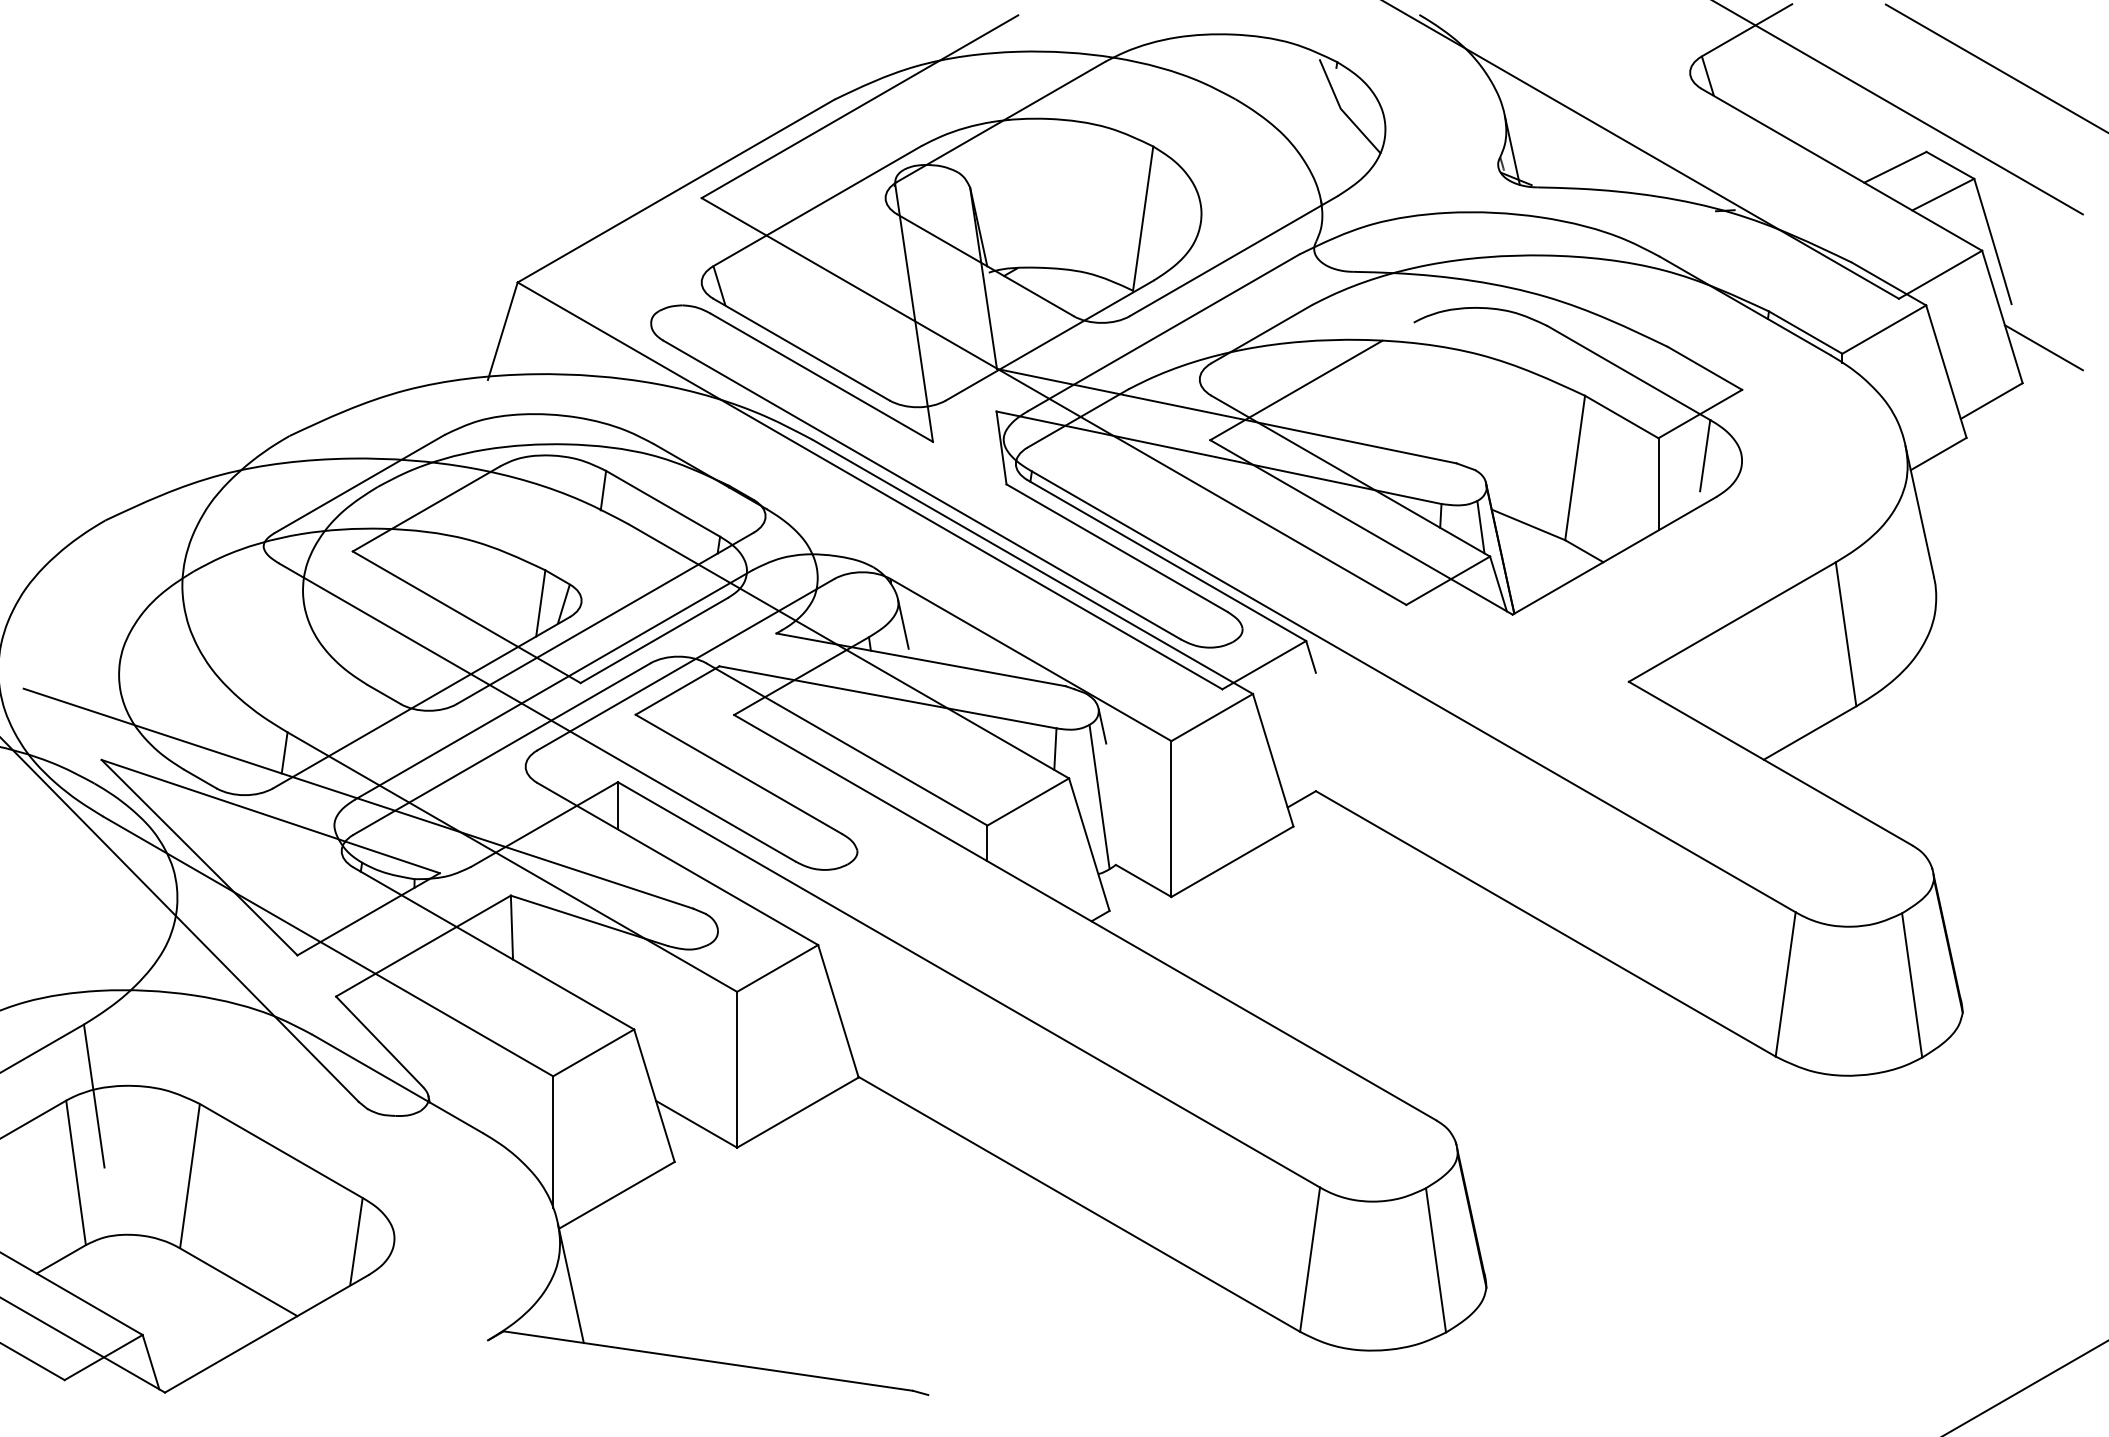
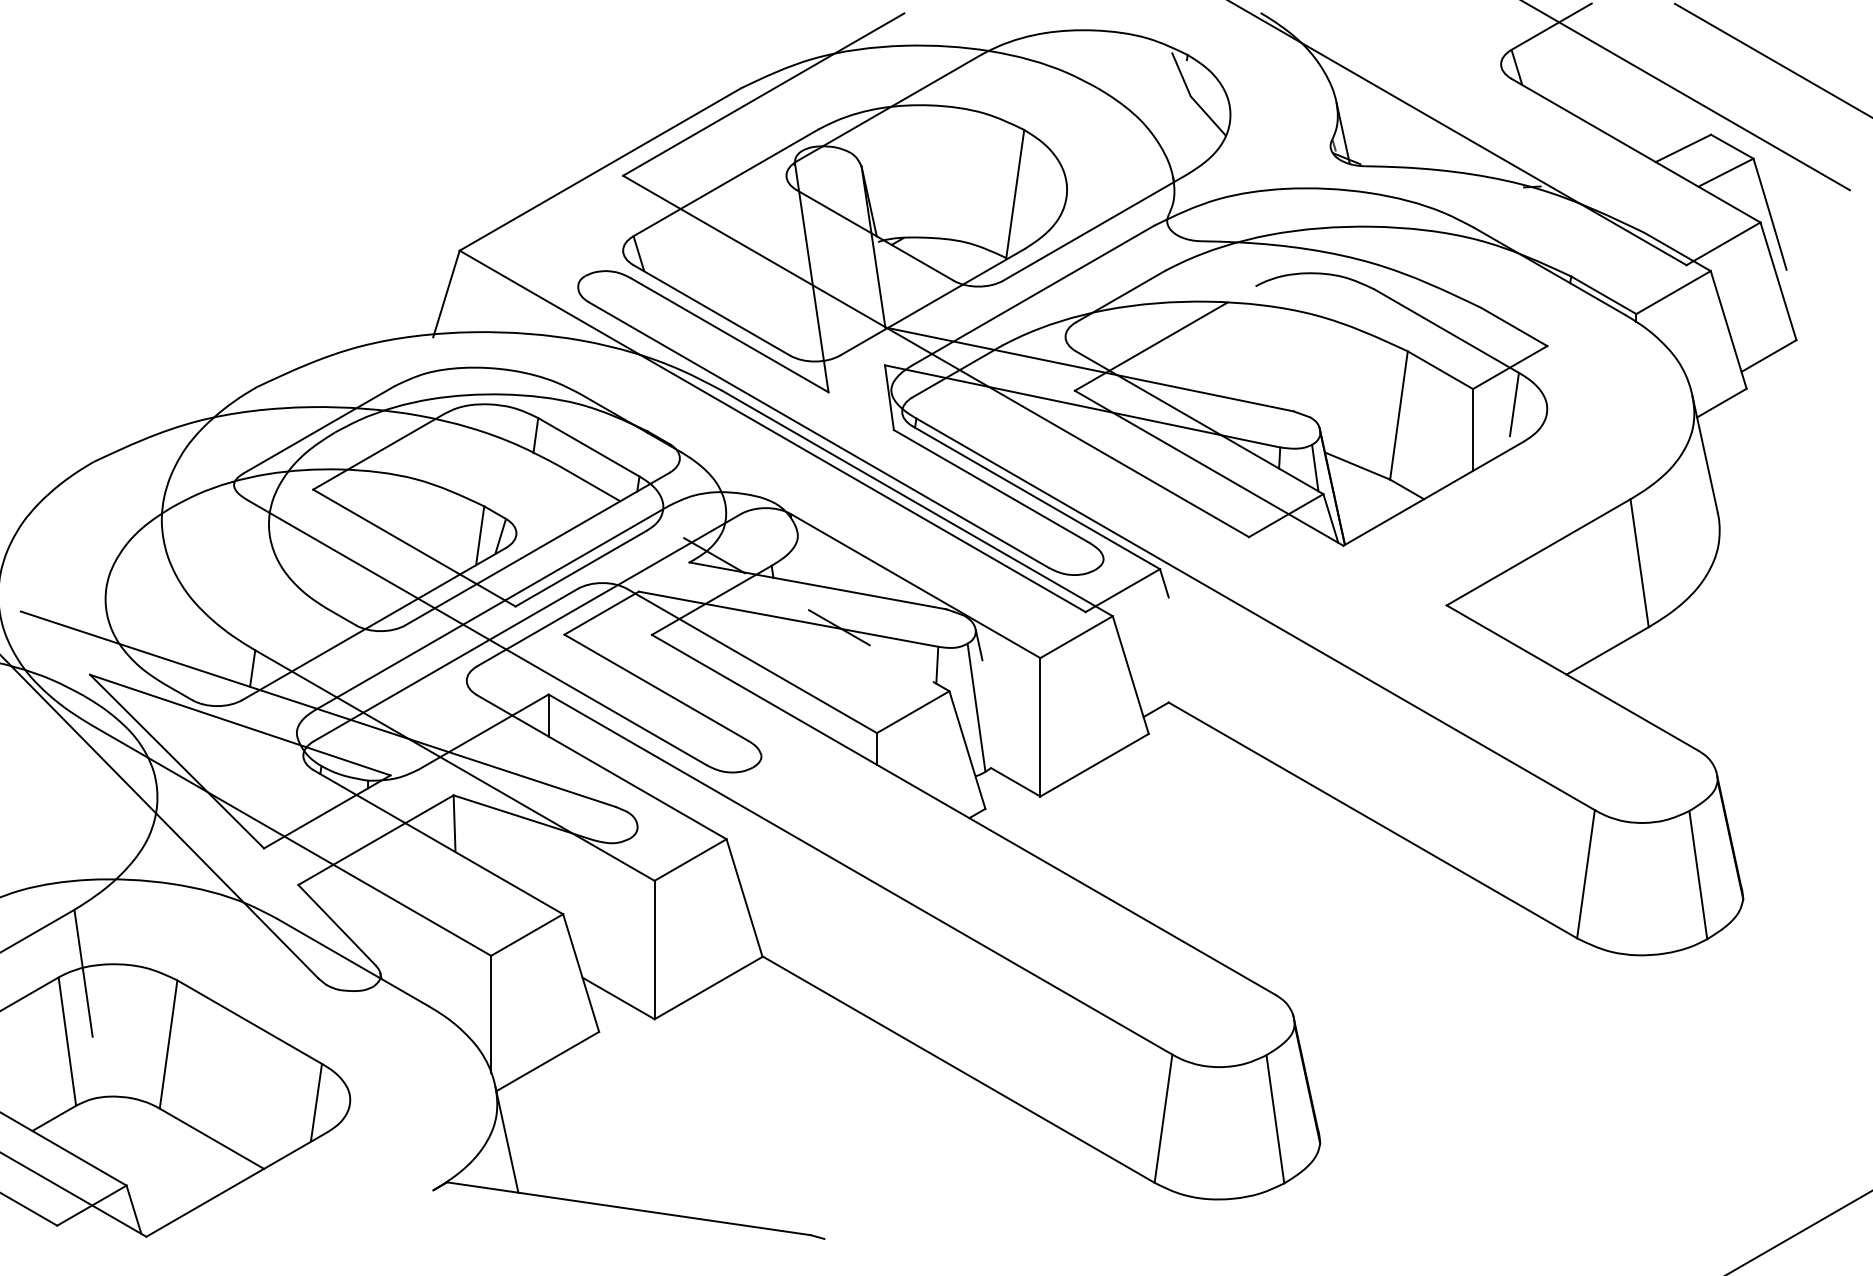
line: (2042, 347) -> (1814, 308), removed
line: (903, 624) -> (802, 554), removed
line: (849, 651) -> (754, 578), solid -> dashed

